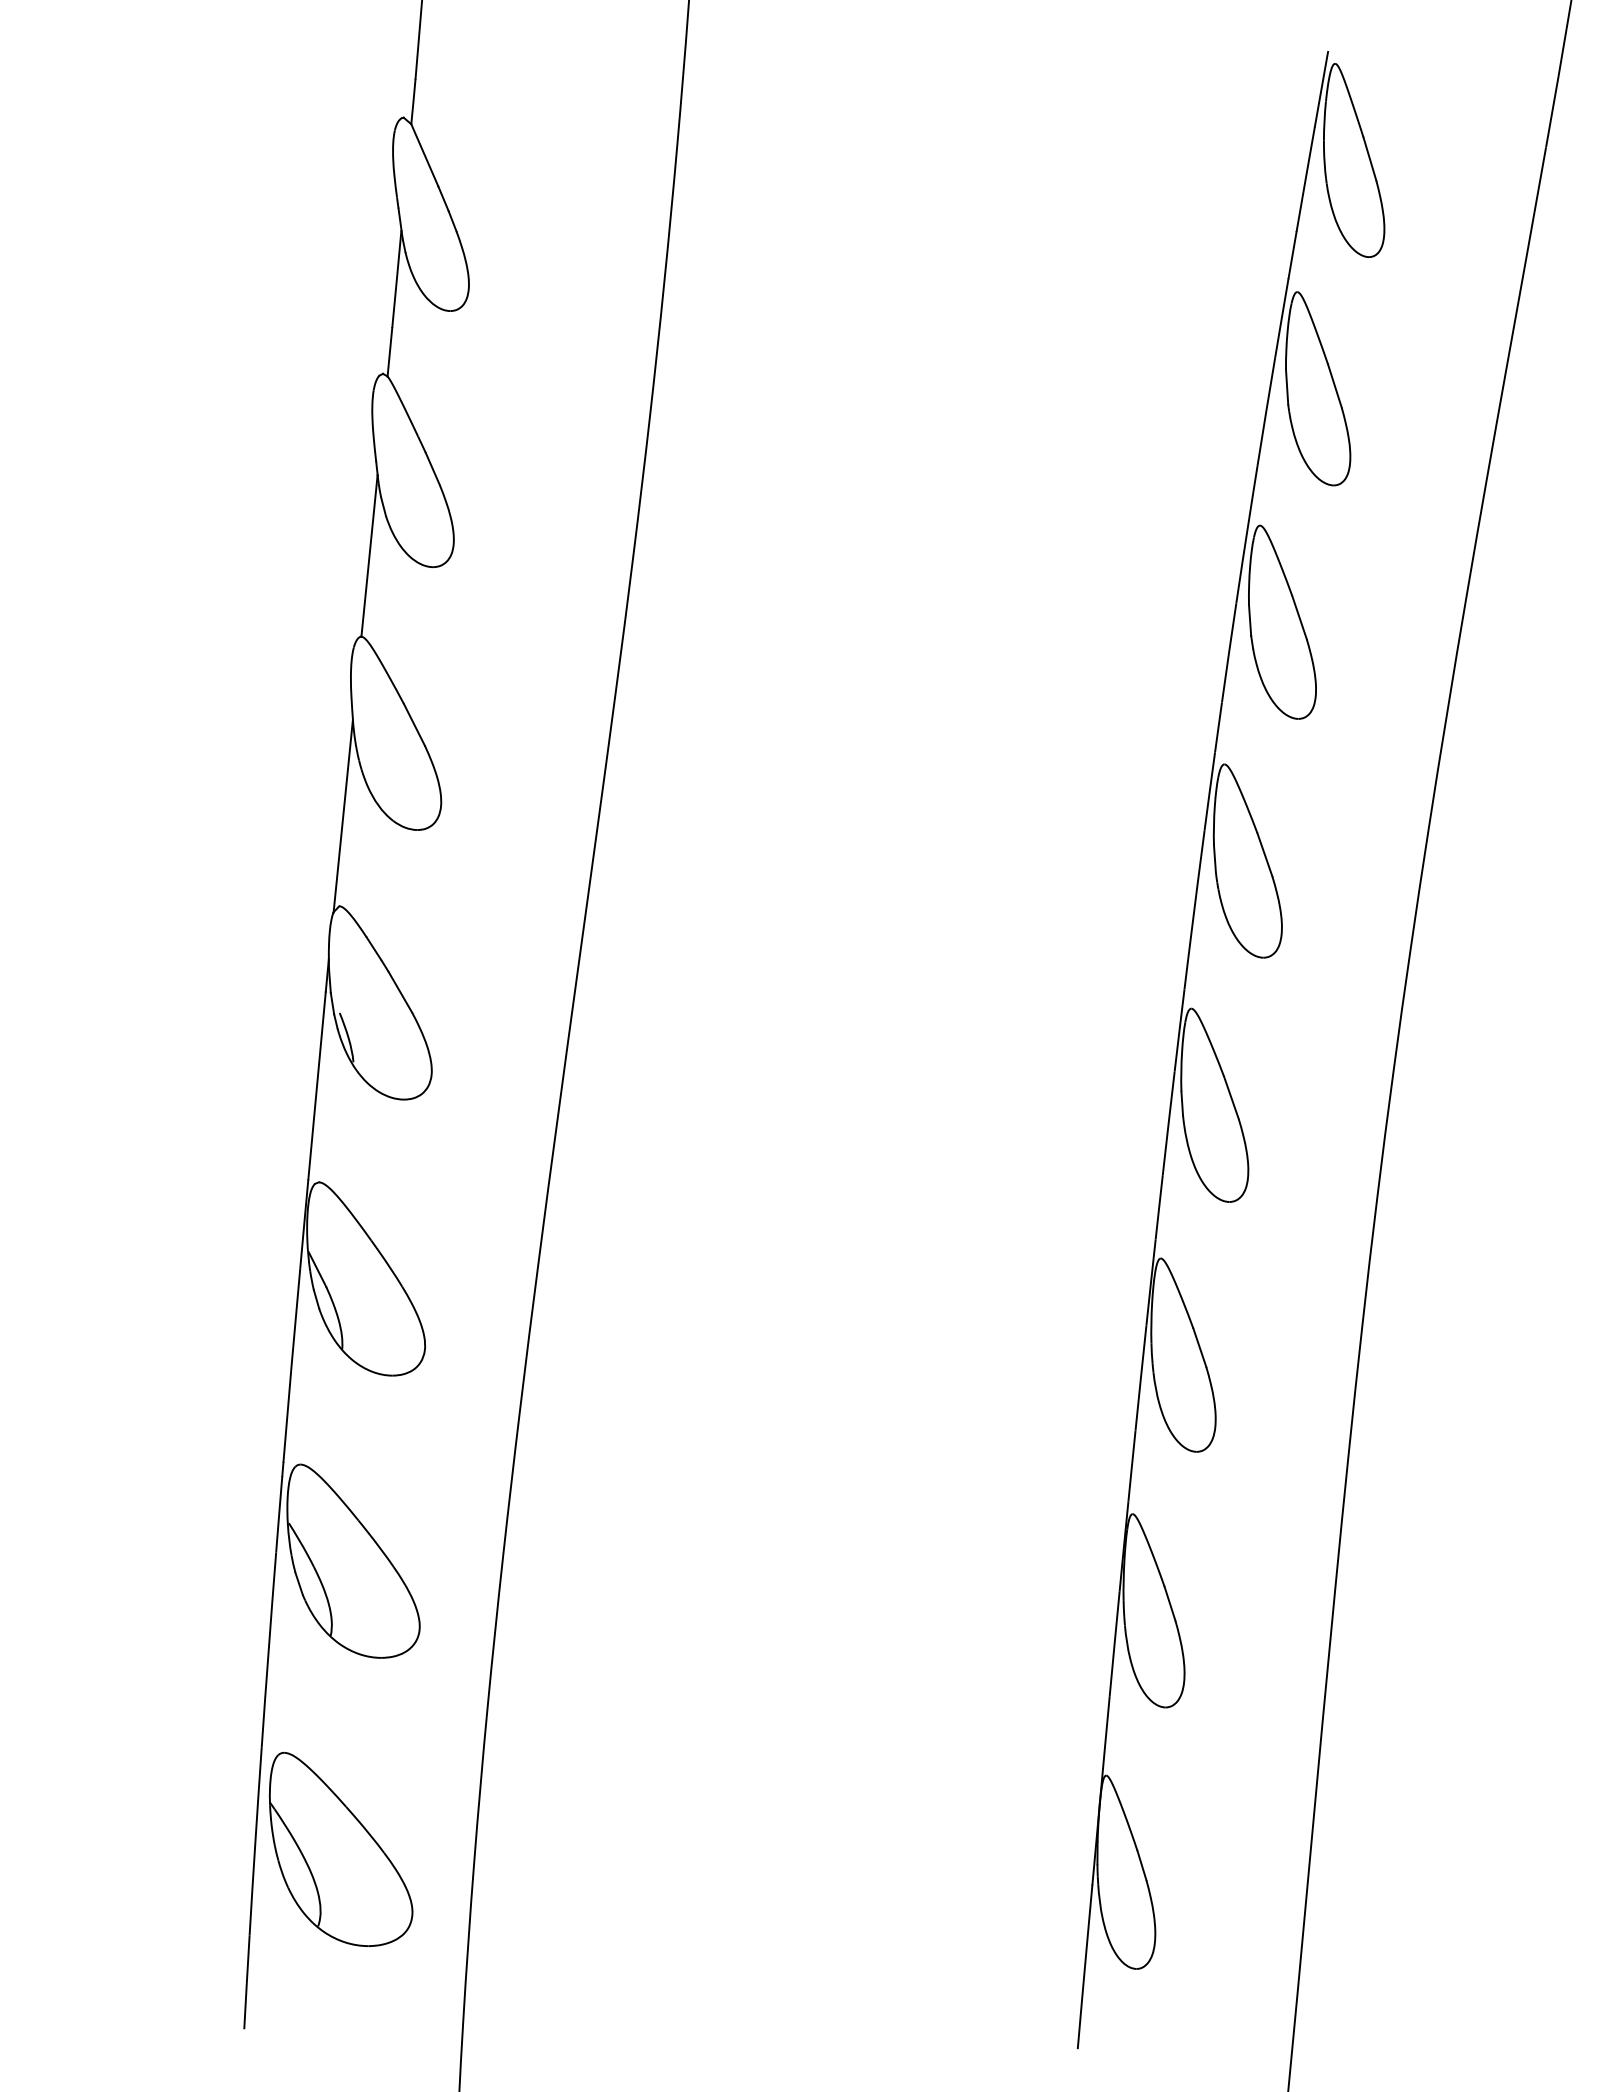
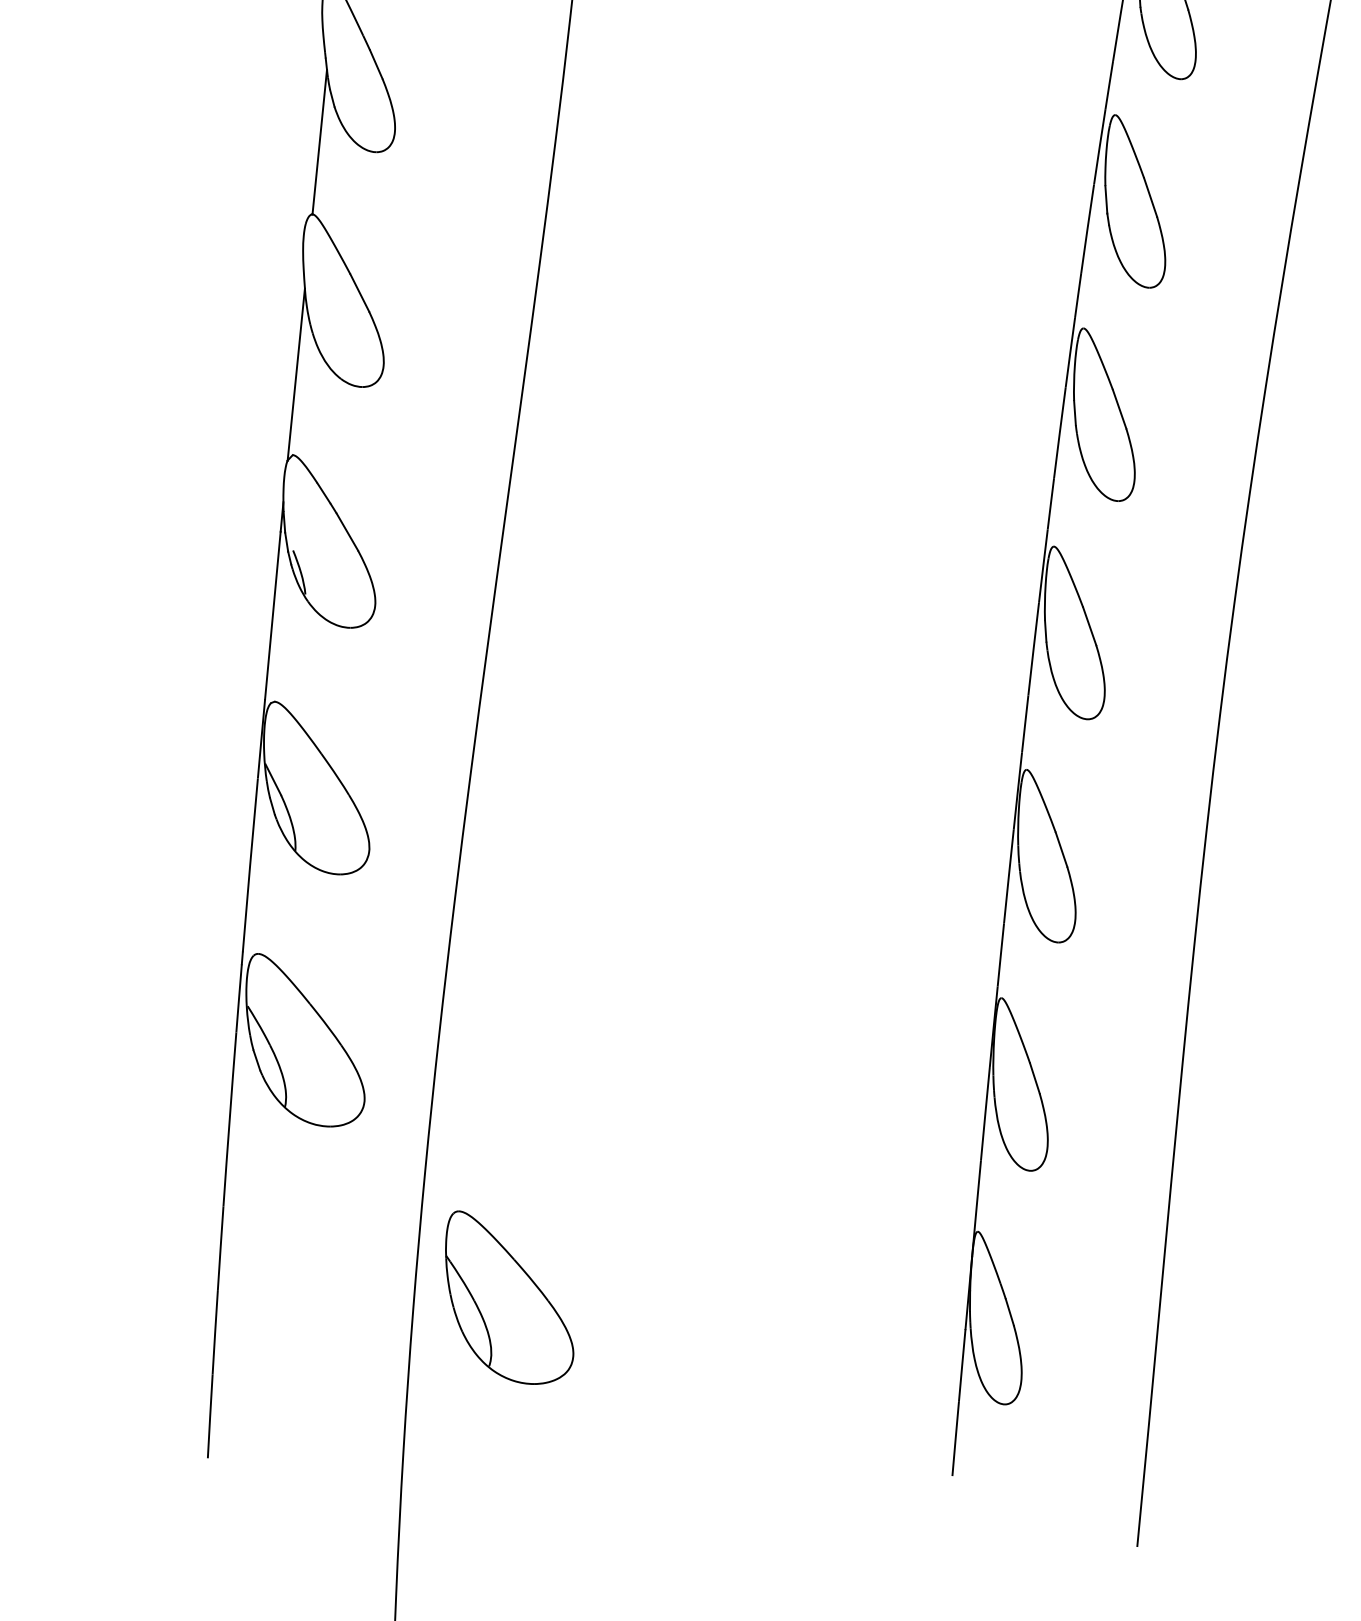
part: (340, 1849) -> (509, 1297), moved

